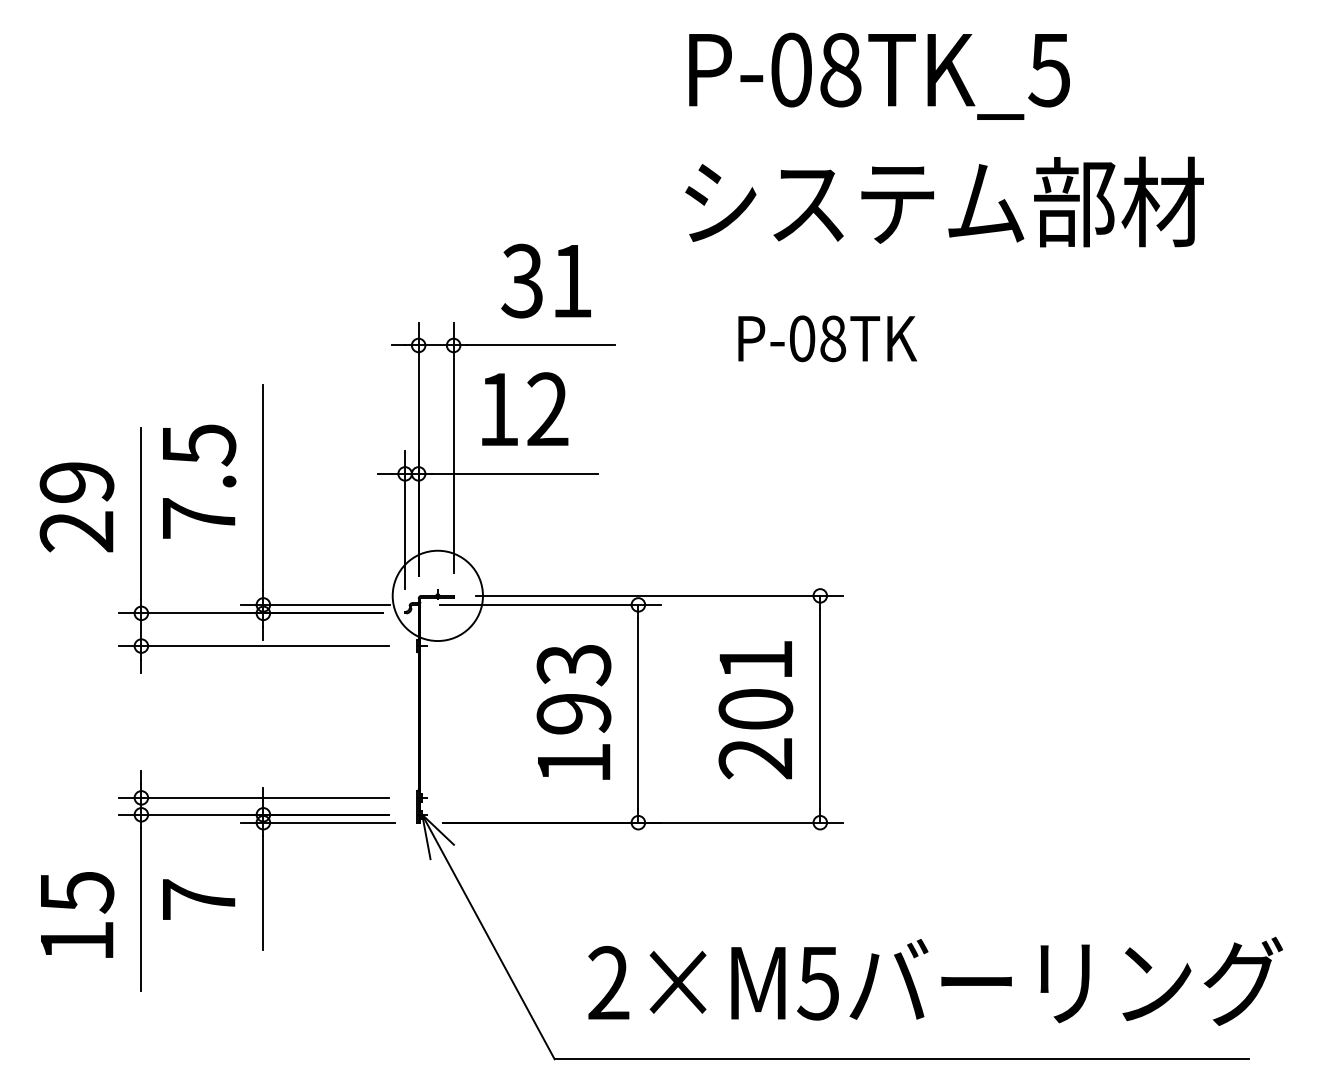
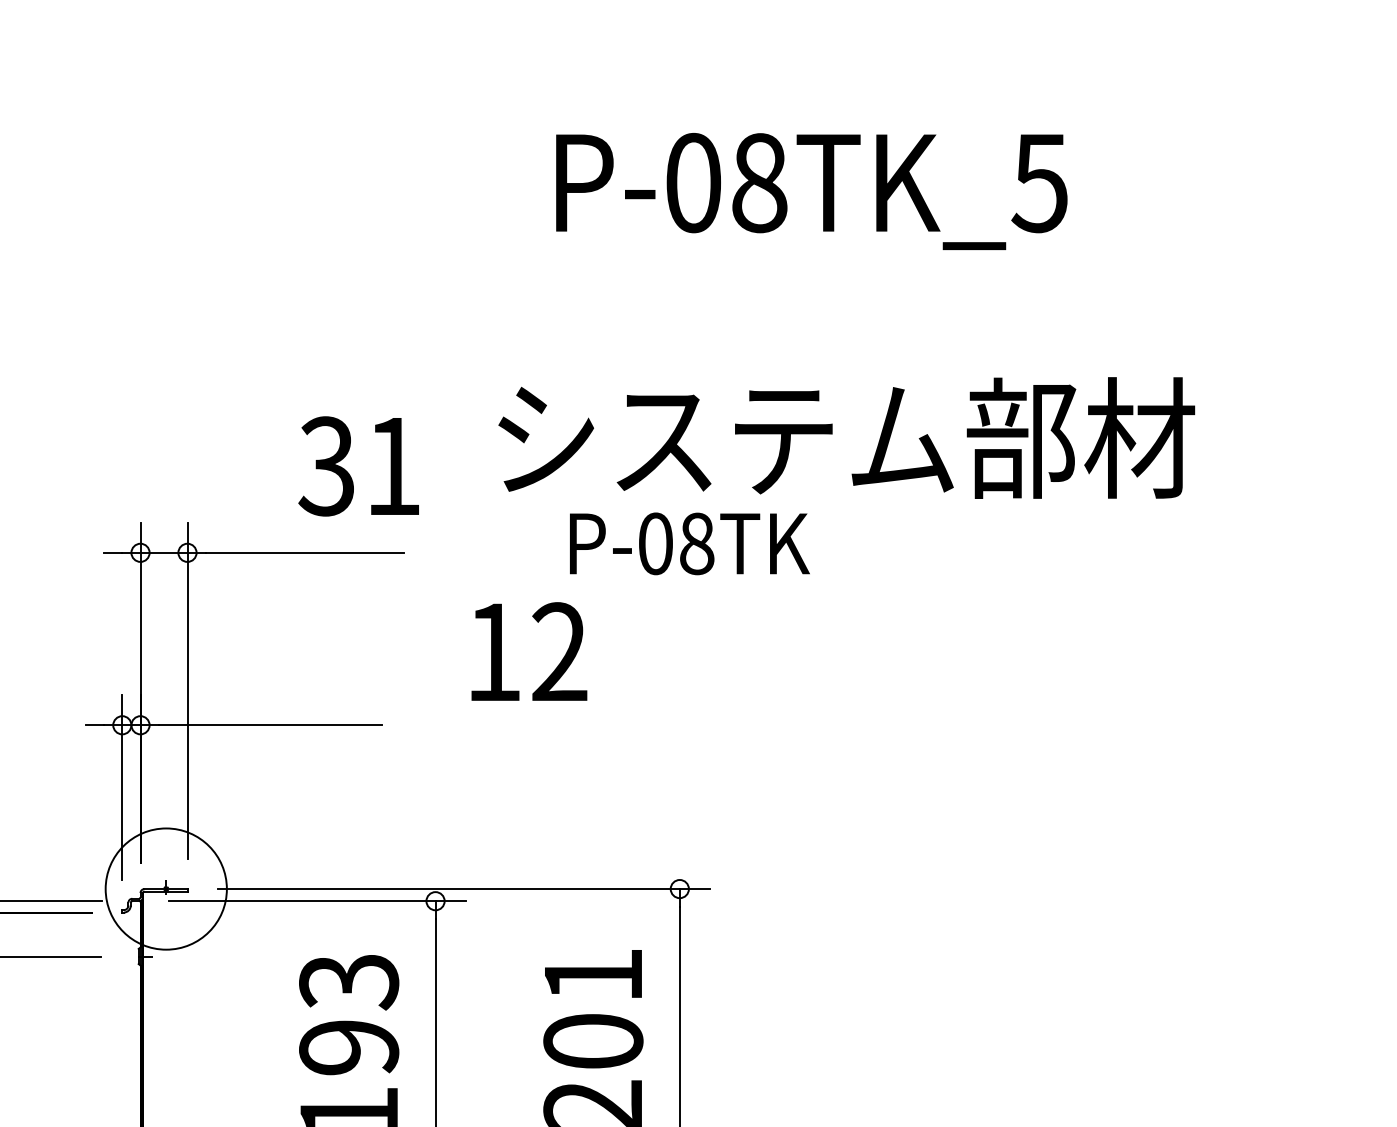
text: (879, 75) -> (811, 190), moved
text: (944, 201) -> (846, 437), moved
text: (545, 280) -> (357, 465), moved
text: (525, 408) -> (529, 650), moved

